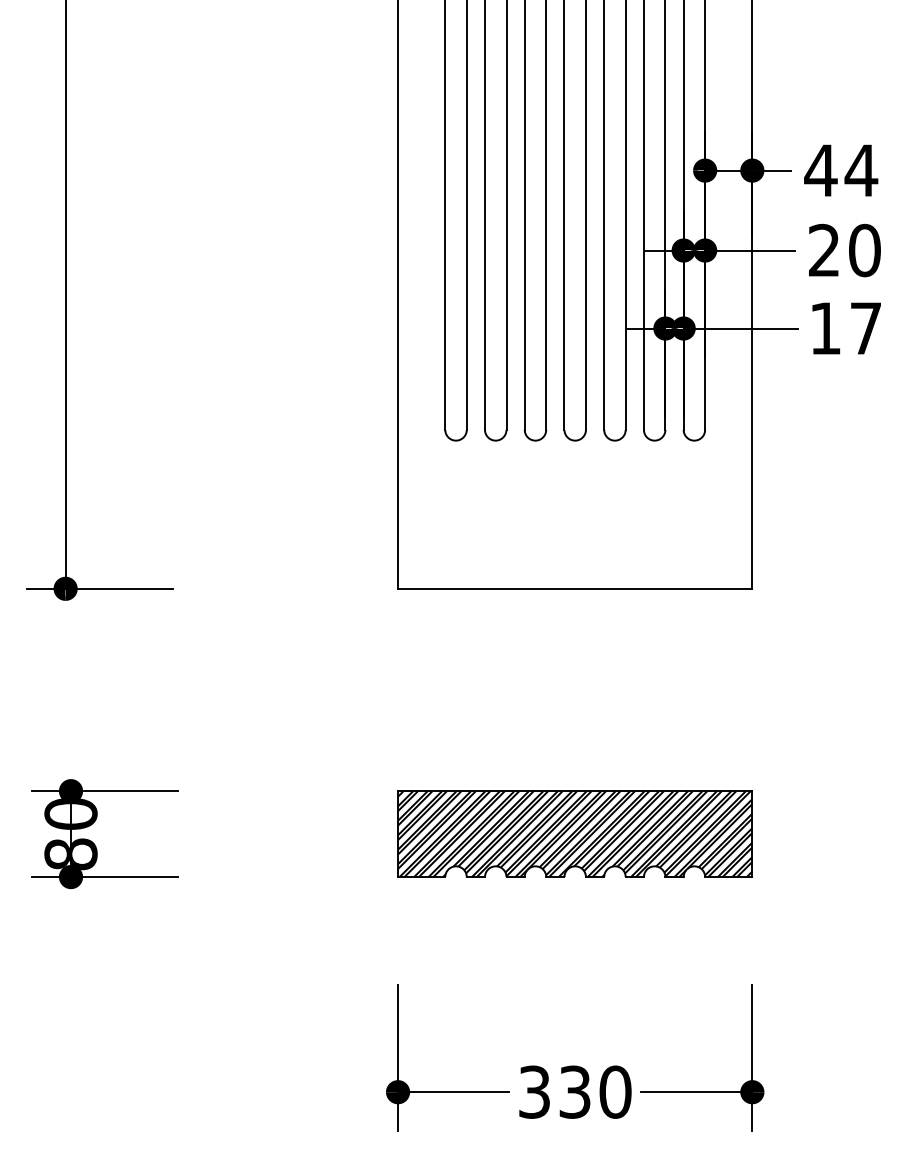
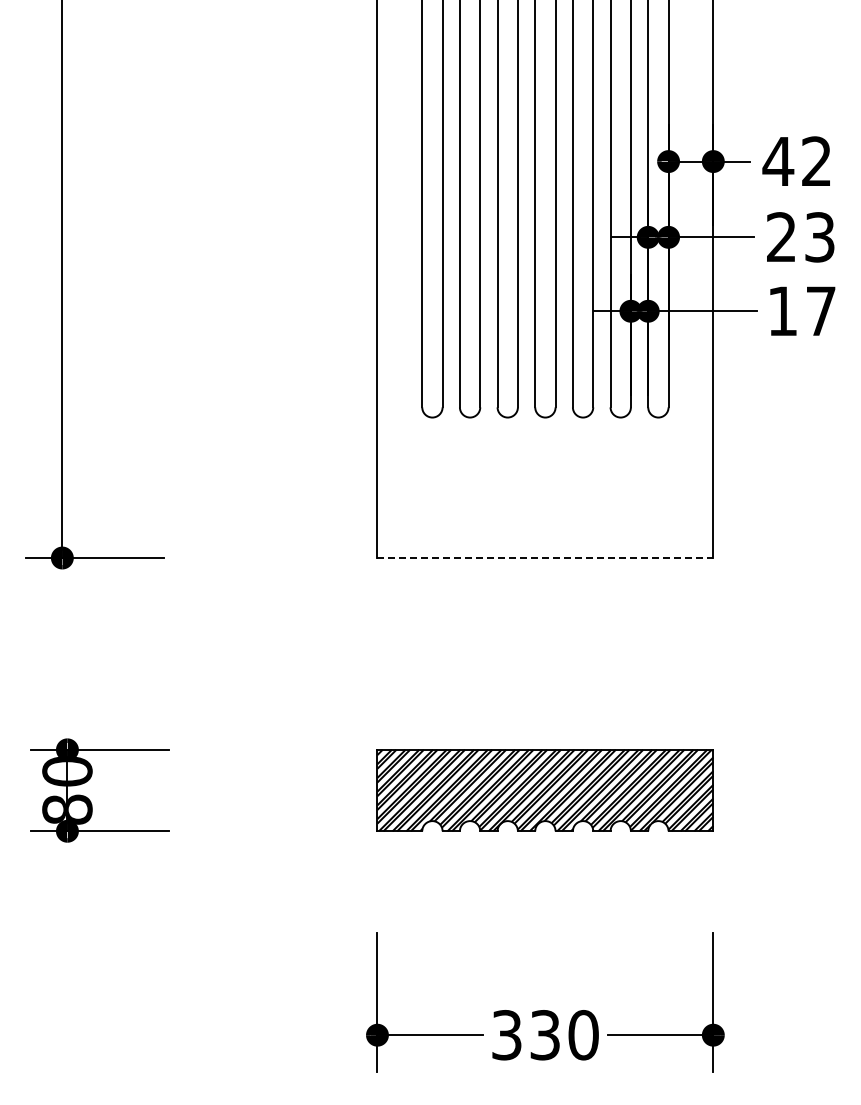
text: (861, 169) -> (816, 160), 44 -> 42
text: (865, 250) -> (820, 237), 20 -> 23
line: (575, 589) -> (545, 558), solid -> dashed

